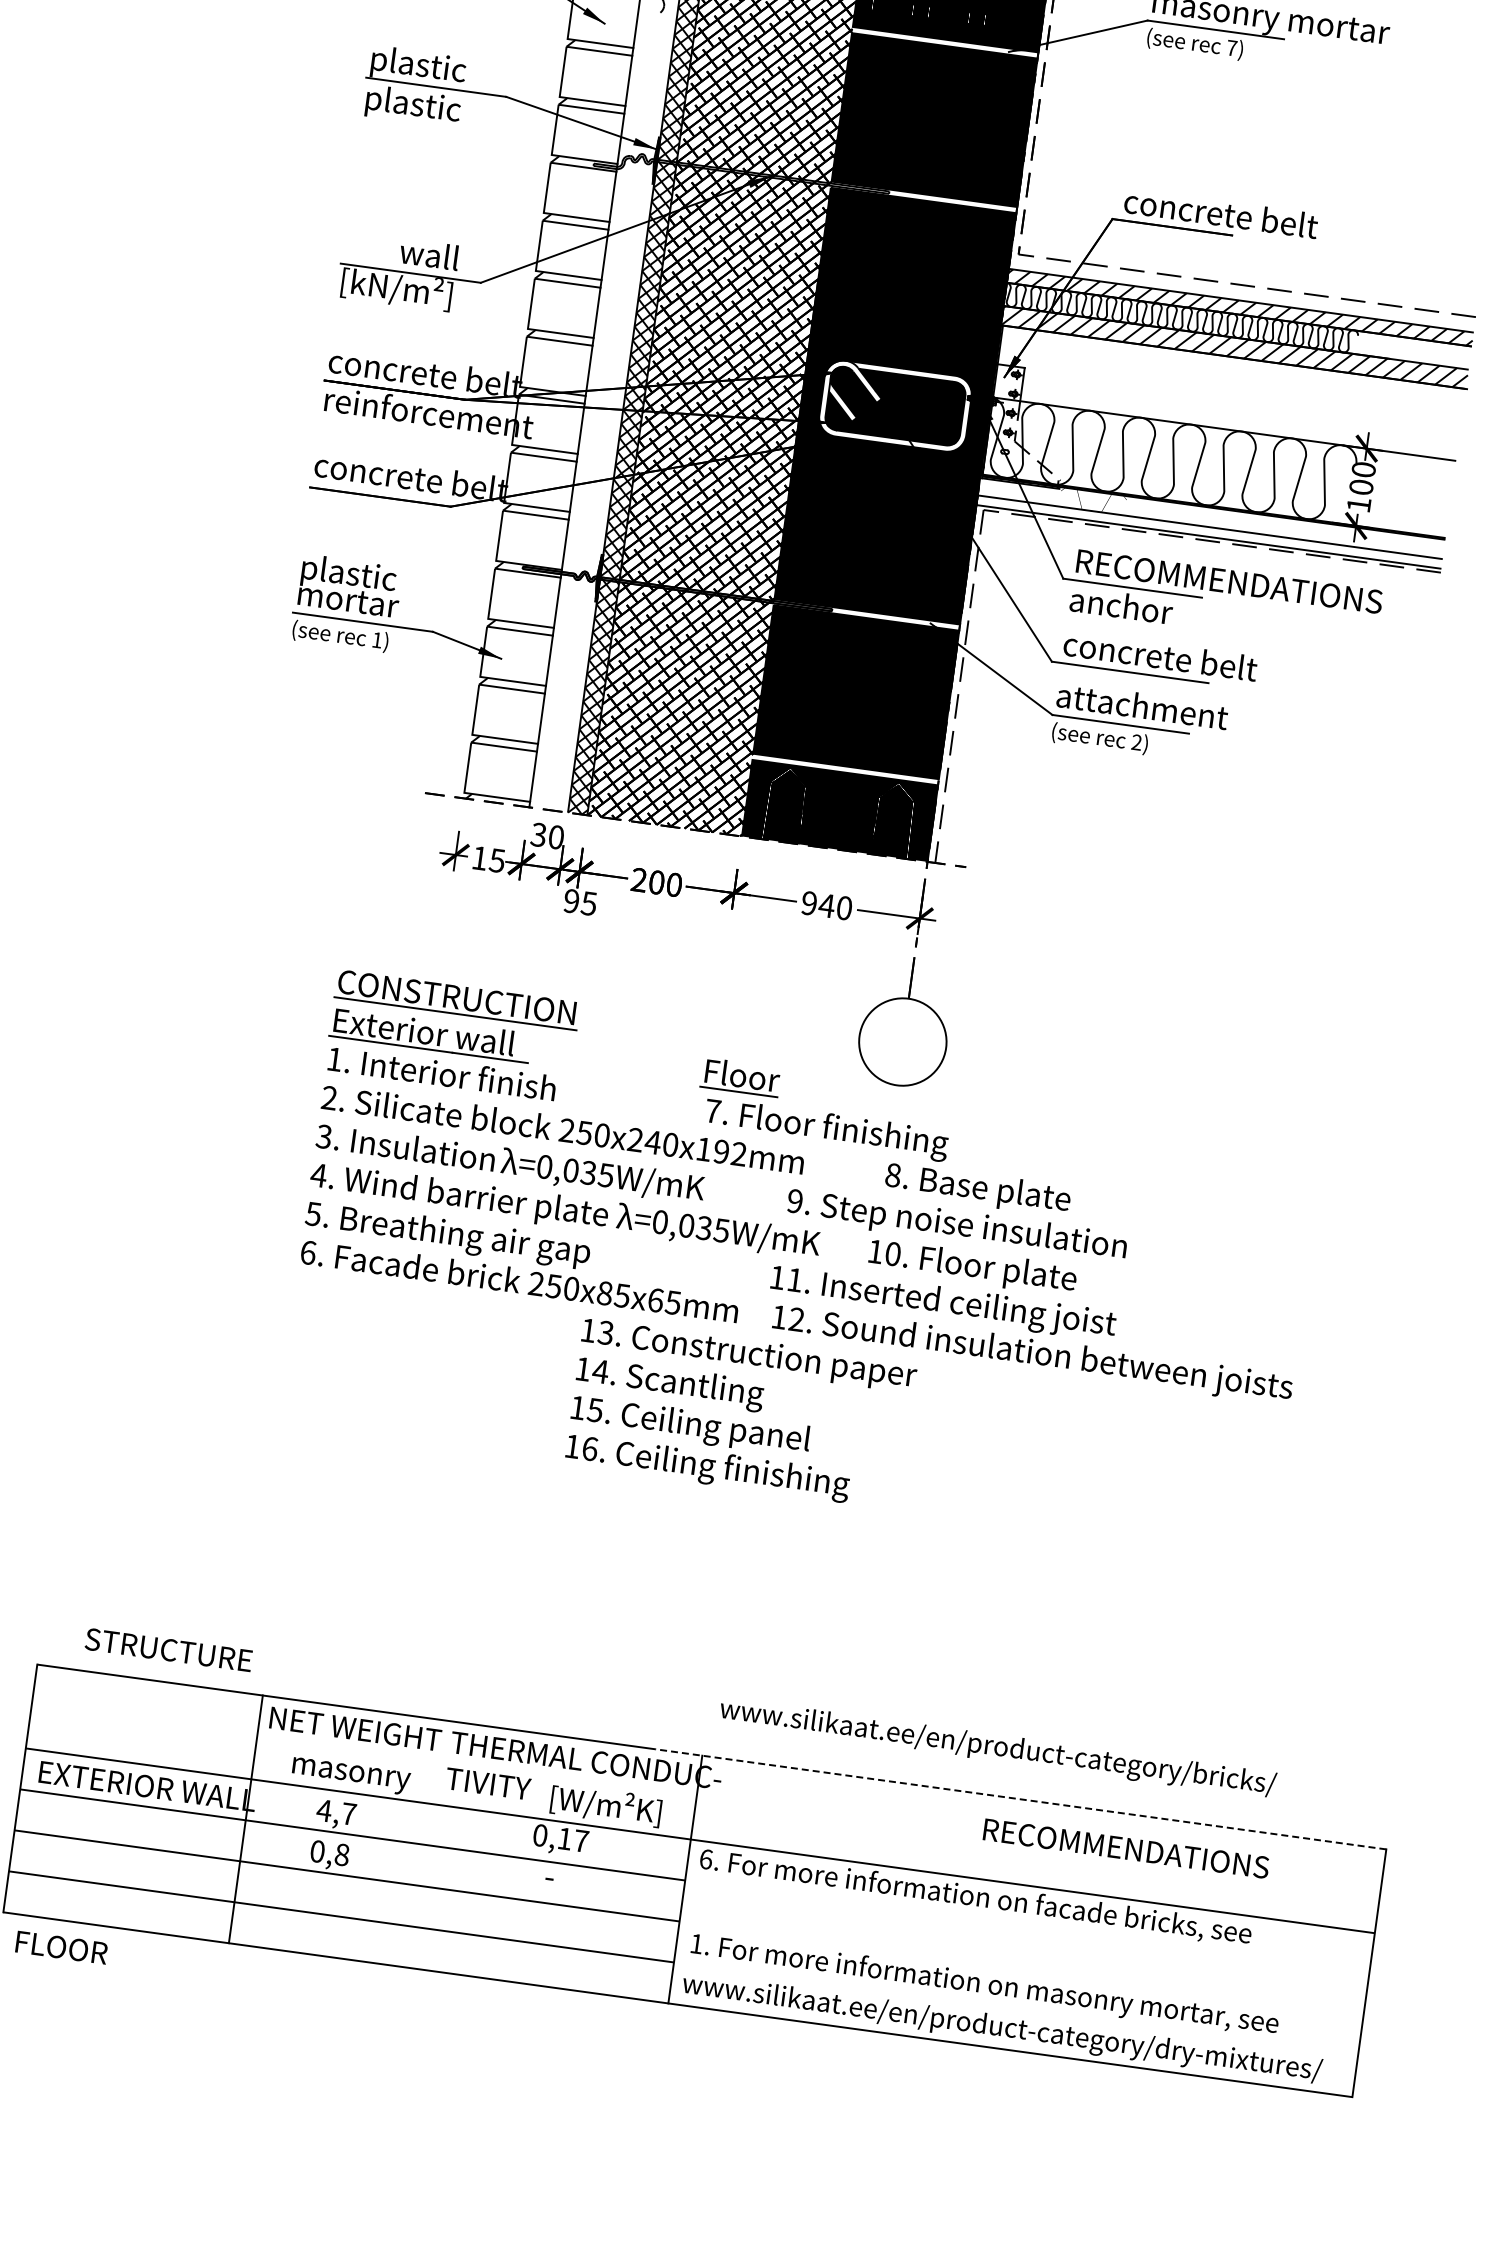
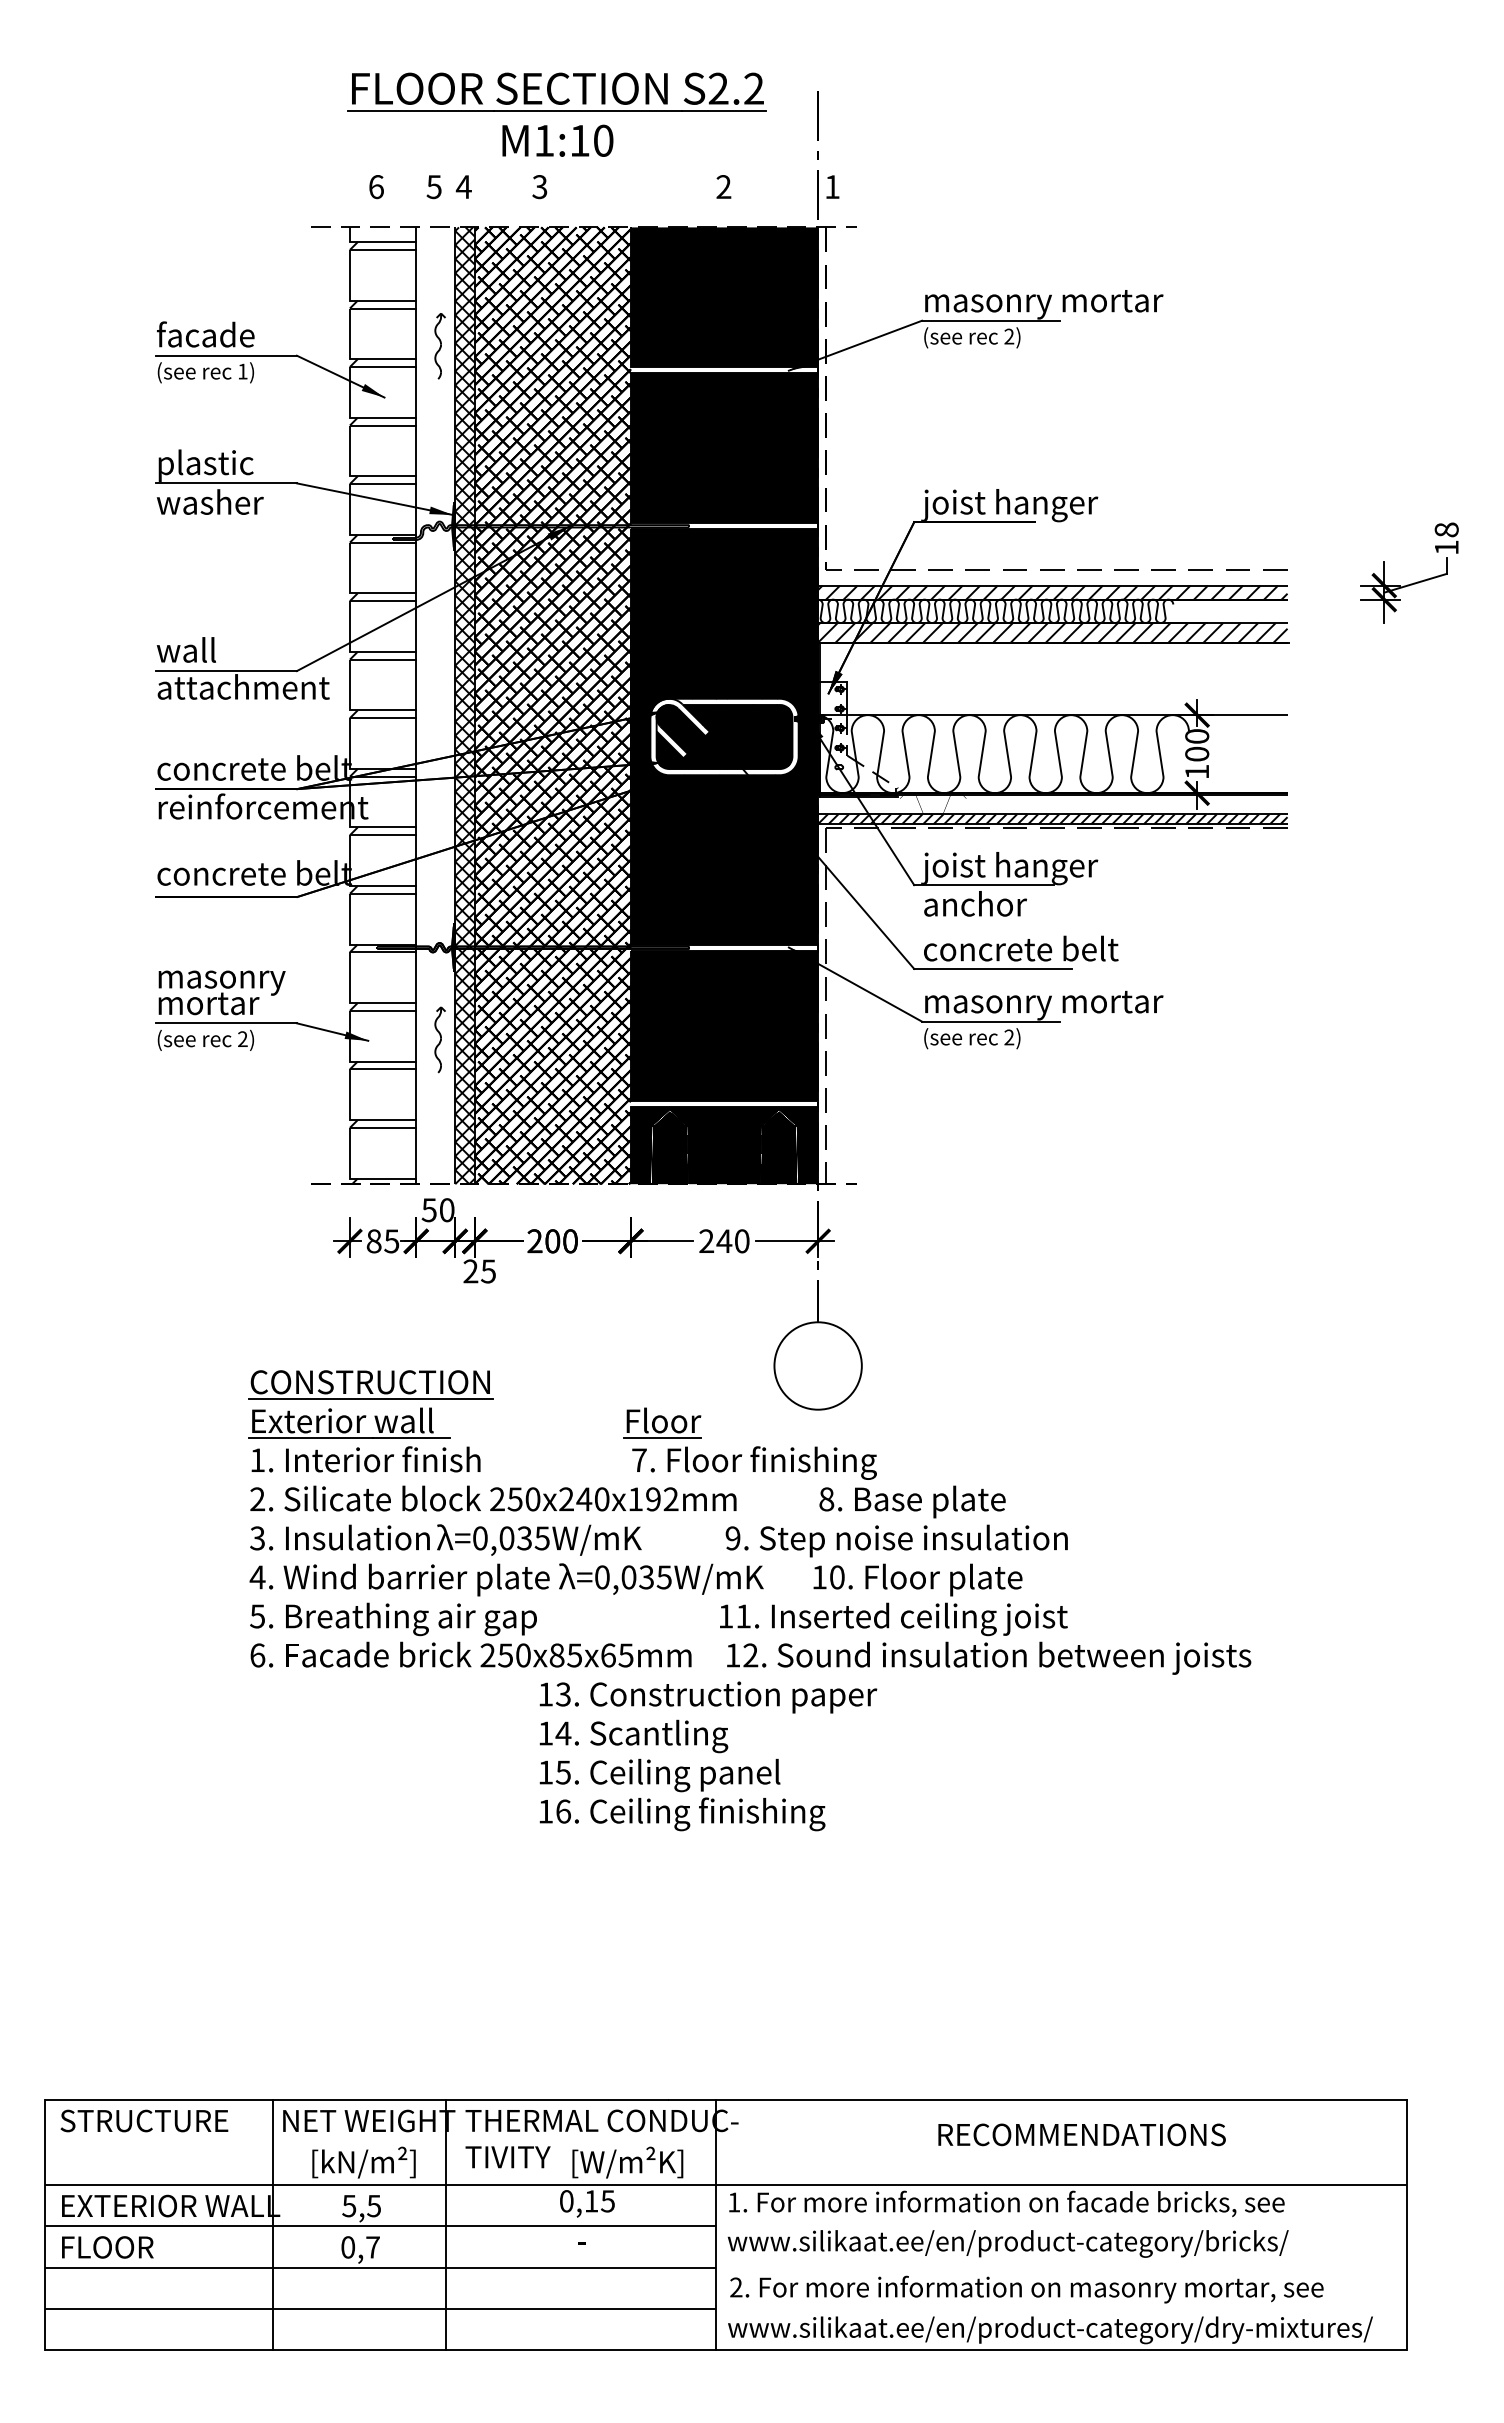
text: (1232, 48) -> (1009, 336), 7) -> 2)
text: (416, 106) -> (209, 505), plastic -> washer
text: (1219, 216) -> (1019, 505), concrete belt -> joist hanger
text: (428, 253) -> (185, 649), moved
text: (425, 292) -> (243, 688), [kN/m²] -> attachment
hatch: (1209, 532) -> (1052, 819), added
text: (364, 578) -> (221, 979), plastic -> masonry
text: (1227, 584) -> (1077, 868), RECOMMENDATIONS -> joist hanger
text: (376, 639) -> (242, 1038), 1) -> 2)
part: (572, 667) -> (439, 1039), added
text: (1175, 713) -> (1043, 1003), attachment -> masonry mortar
text: (539, 834) -> (429, 1209), 30 -> 50
text: (479, 858) -> (373, 1241), 15 -> 85
text: (571, 901) -> (470, 1271), 95 -> 25
text: (809, 903) -> (706, 1241), 940 -> 240
text: (168, 1649) -> (144, 2120), moved
text: (997, 1747) -> (1007, 2243), moved
text: (352, 1771) -> (371, 2163), masonry -> [kN/m²]
line: (1021, 1799) -> (1038, 2100), dashed -> solid
text: (336, 1812) -> (361, 2206), 4,7 -> 5,5
text: (580, 1841) -> (607, 2201), 0,17 -> 0,15
line: (417, 1843) -> (446, 2225), added
text: (1125, 1848) -> (1081, 2134), moved
text: (341, 1854) -> (372, 2247), 0,8 -> 0,7
text: (706, 1859) -> (734, 2202), 6. -> 1.
text: (696, 1943) -> (736, 2287), 1. -> 2.
text: (61, 1947) -> (107, 2247), moved

